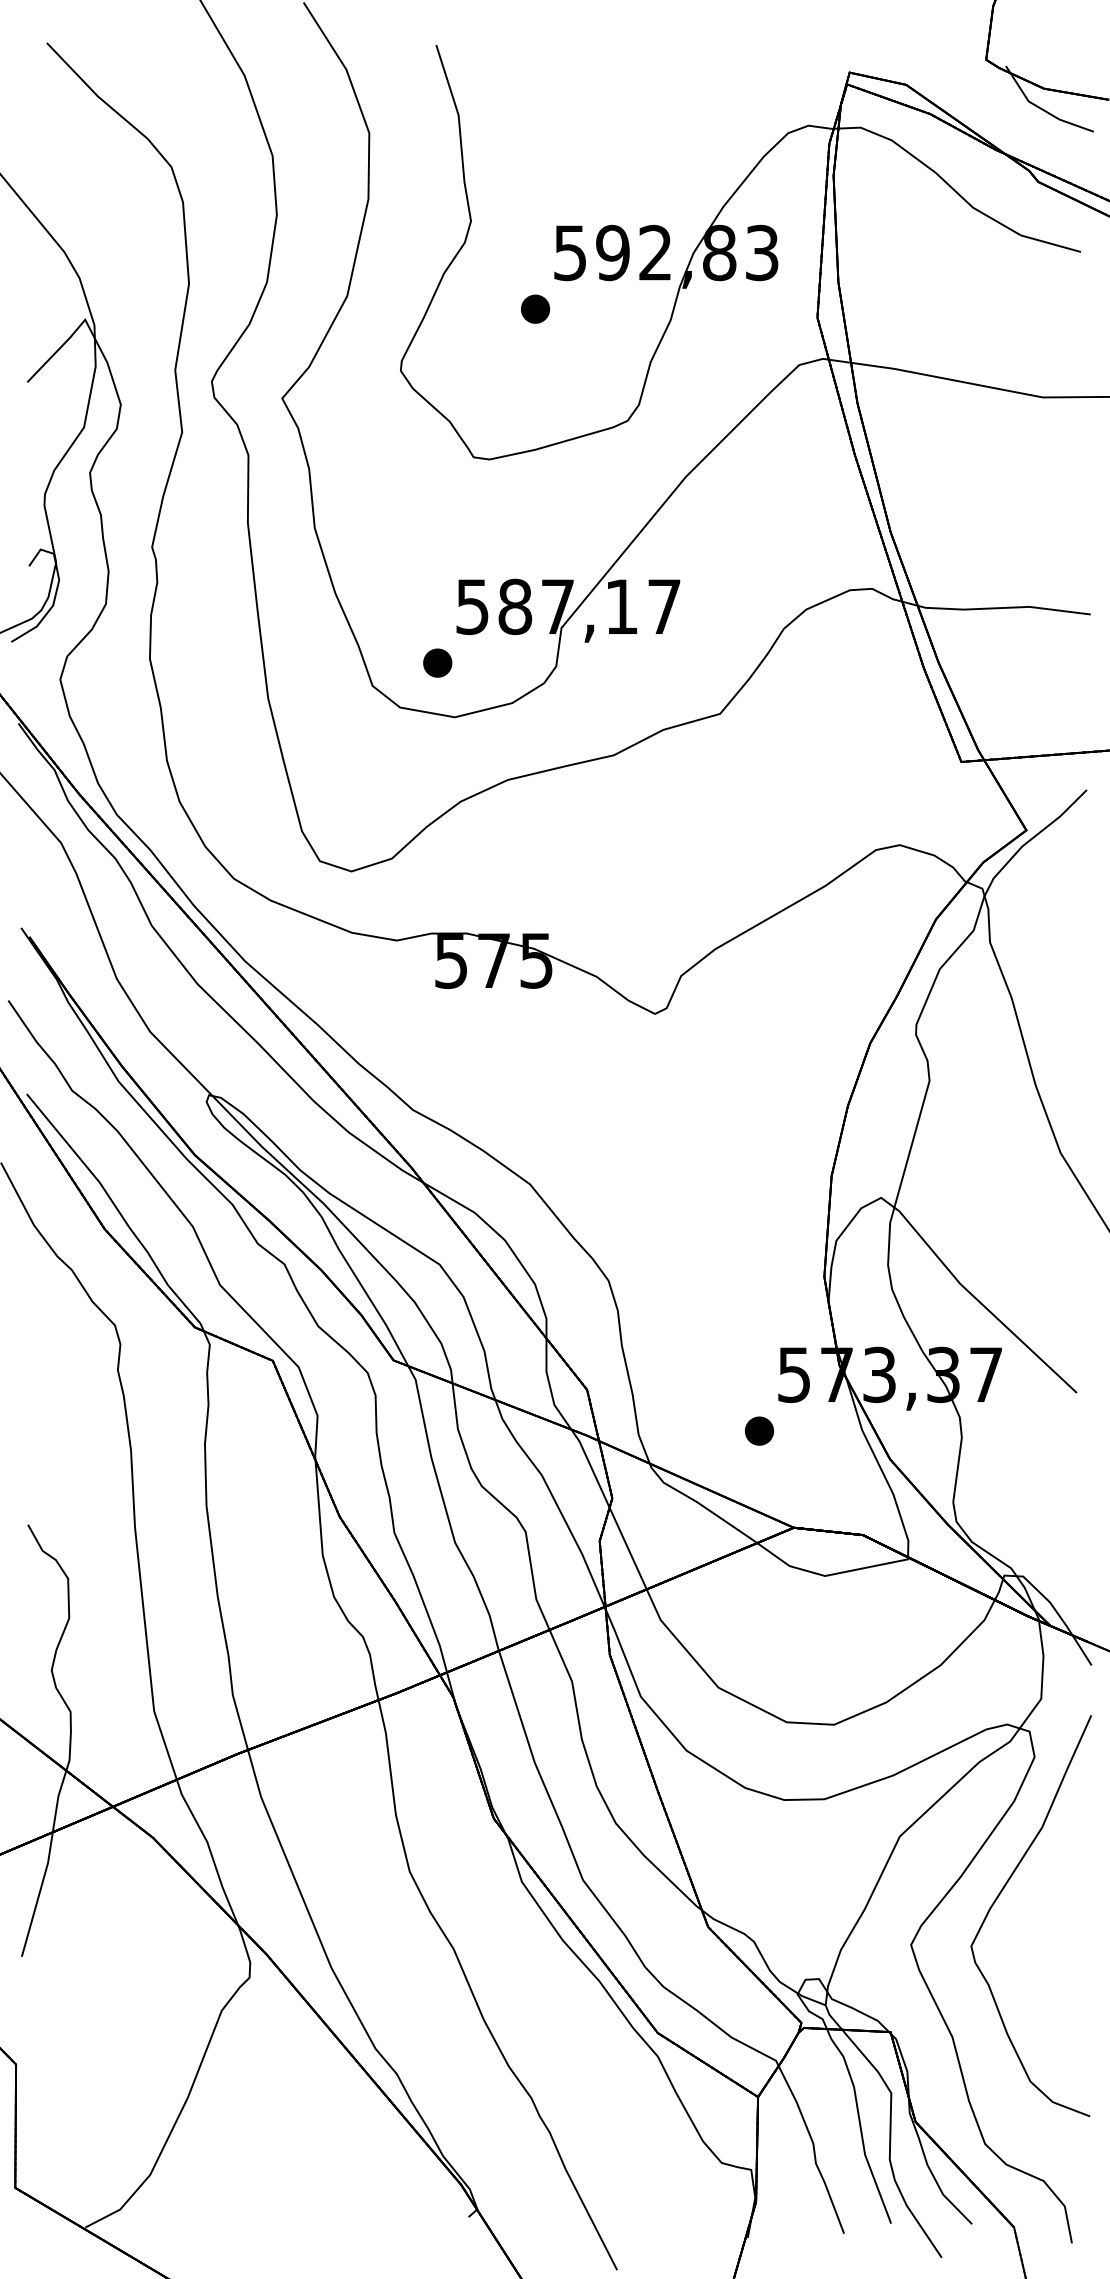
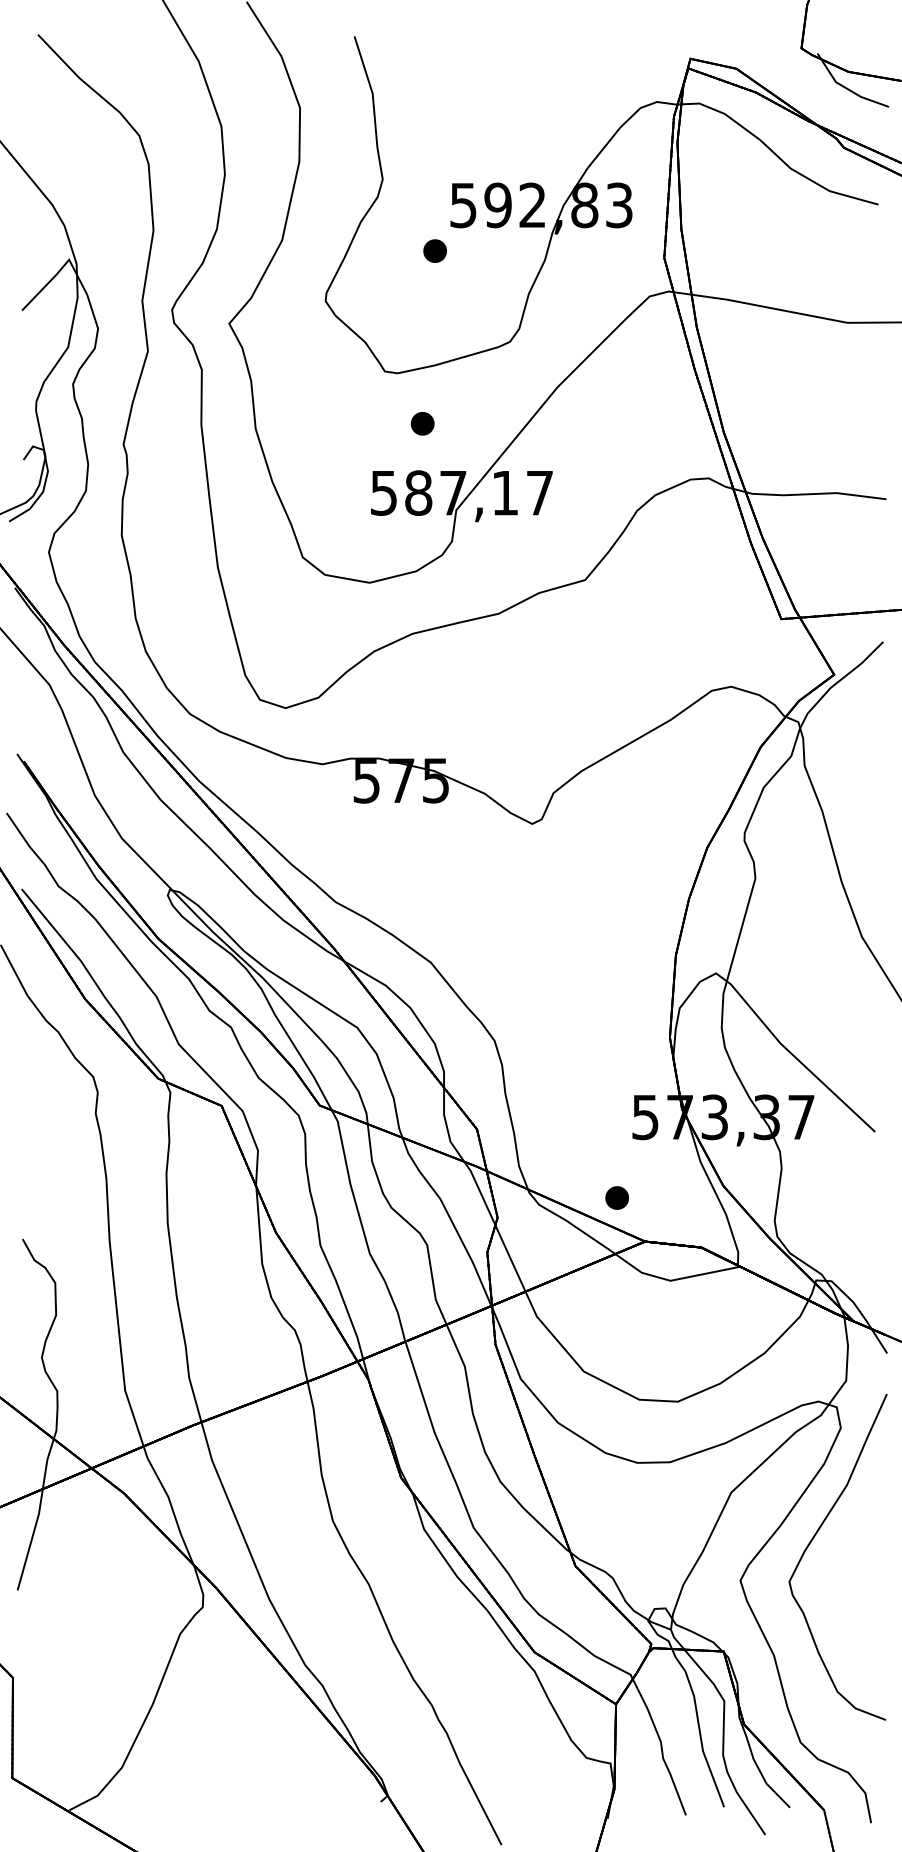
part: (437, 662) -> (422, 423), moved
part: (758, 1430) -> (616, 1197), moved

